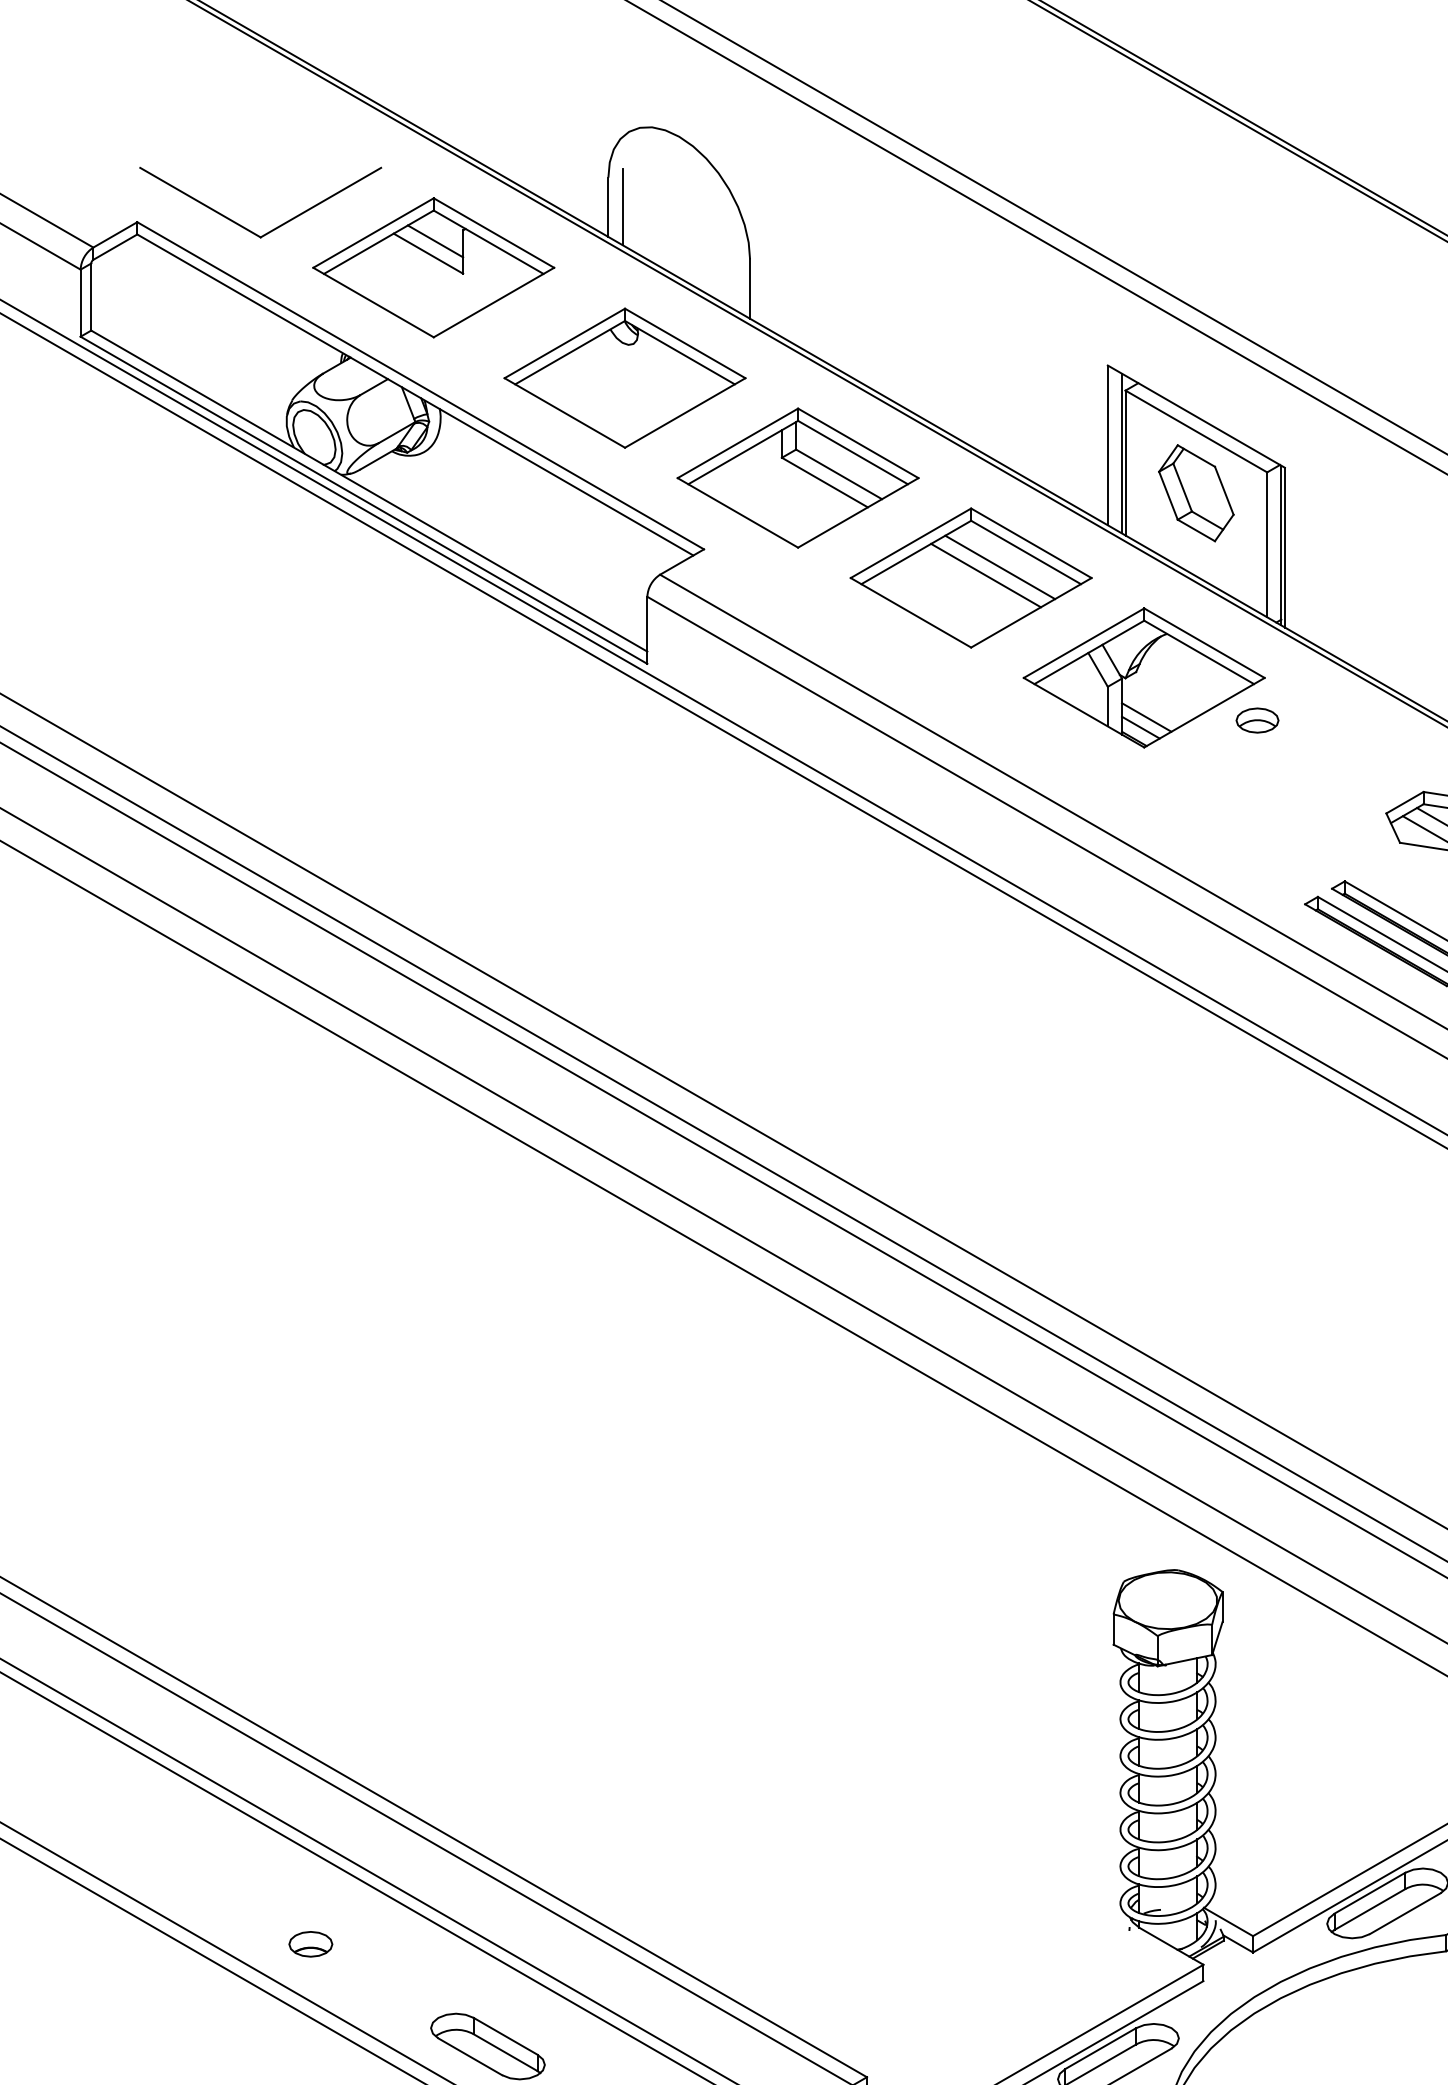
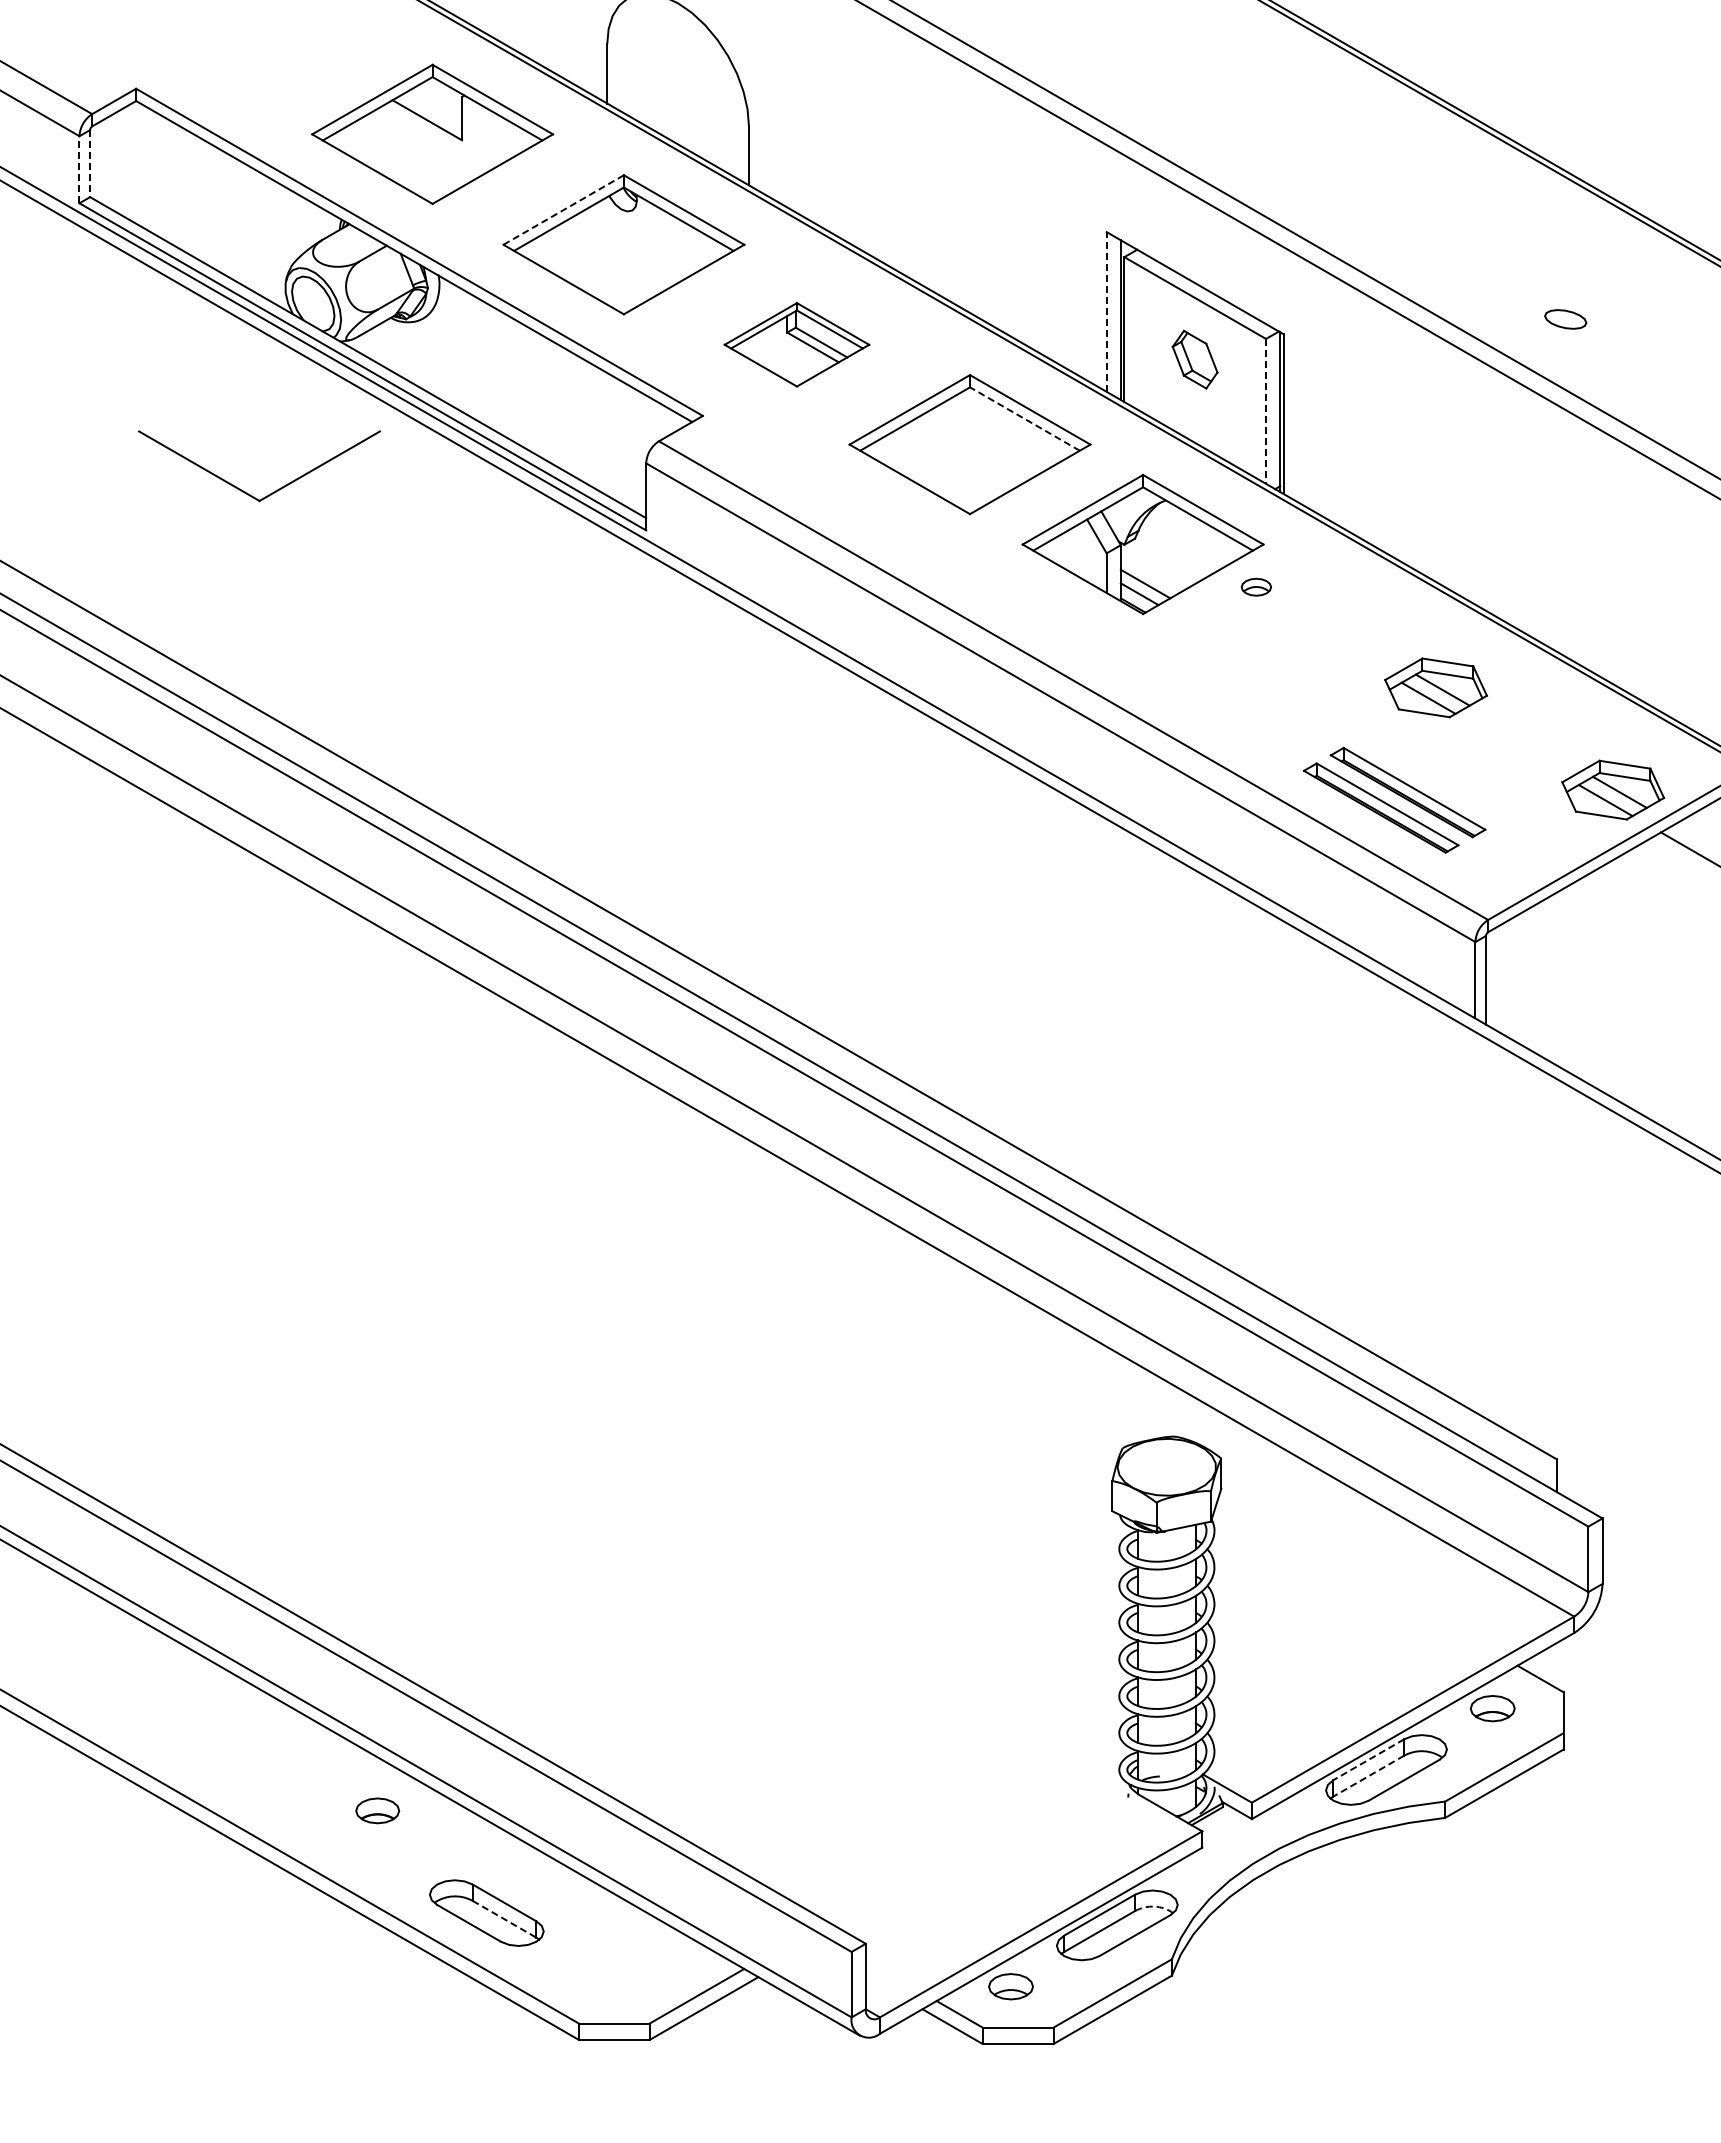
line: (622, 206) -> (621, 73), removed
part: (248, 228) -> (247, 492), moved
line: (435, 240) -> (434, 107), removed
line: (91, 296) -> (90, 163), solid -> dashed
line: (80, 302) -> (79, 169), solid -> dashed
line: (564, 343) -> (563, 210), solid -> dashed
line: (1107, 444) -> (1106, 311), solid -> dashed
part: (797, 477) -> (796, 344), size x0.6
part: (1195, 492) -> (1194, 359), size x0.6
line: (1267, 544) -> (1266, 411), solid -> dashed
line: (1025, 551) -> (1024, 418), solid -> dashed
line: (999, 566) -> (998, 433), removed
line: (985, 574) -> (984, 441), removed
part: (1257, 720) -> (1256, 587), size x0.7
line: (1369, 1892) -> (1368, 1759), solid -> dashed
line: (1369, 1909) -> (1368, 1776), solid -> dashed
part: (310, 1943) -> (377, 1810), moved
arc: (1155, 2039) -> (1154, 1906), solid -> dashed
line: (505, 2052) -> (504, 1919), solid -> dashed

